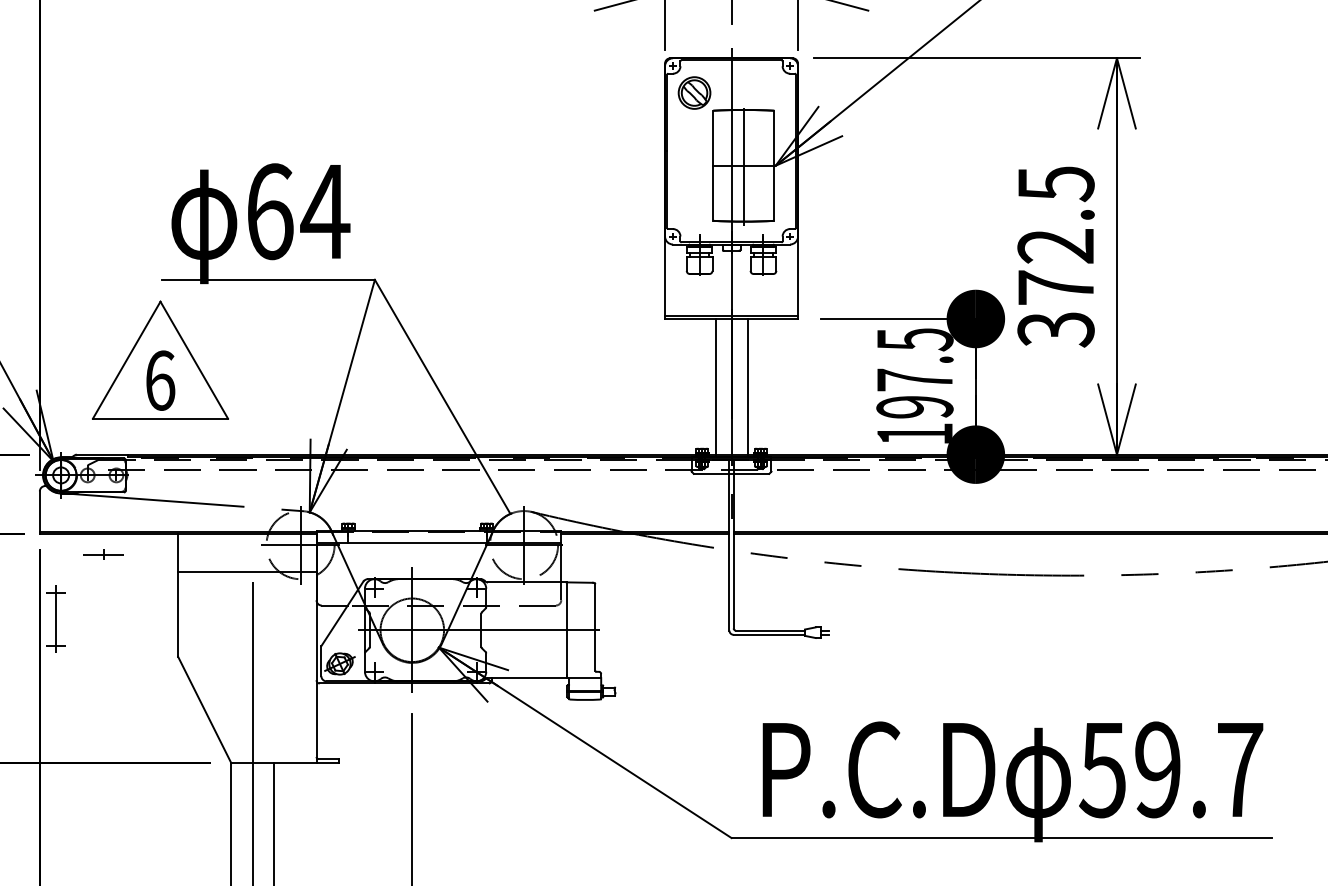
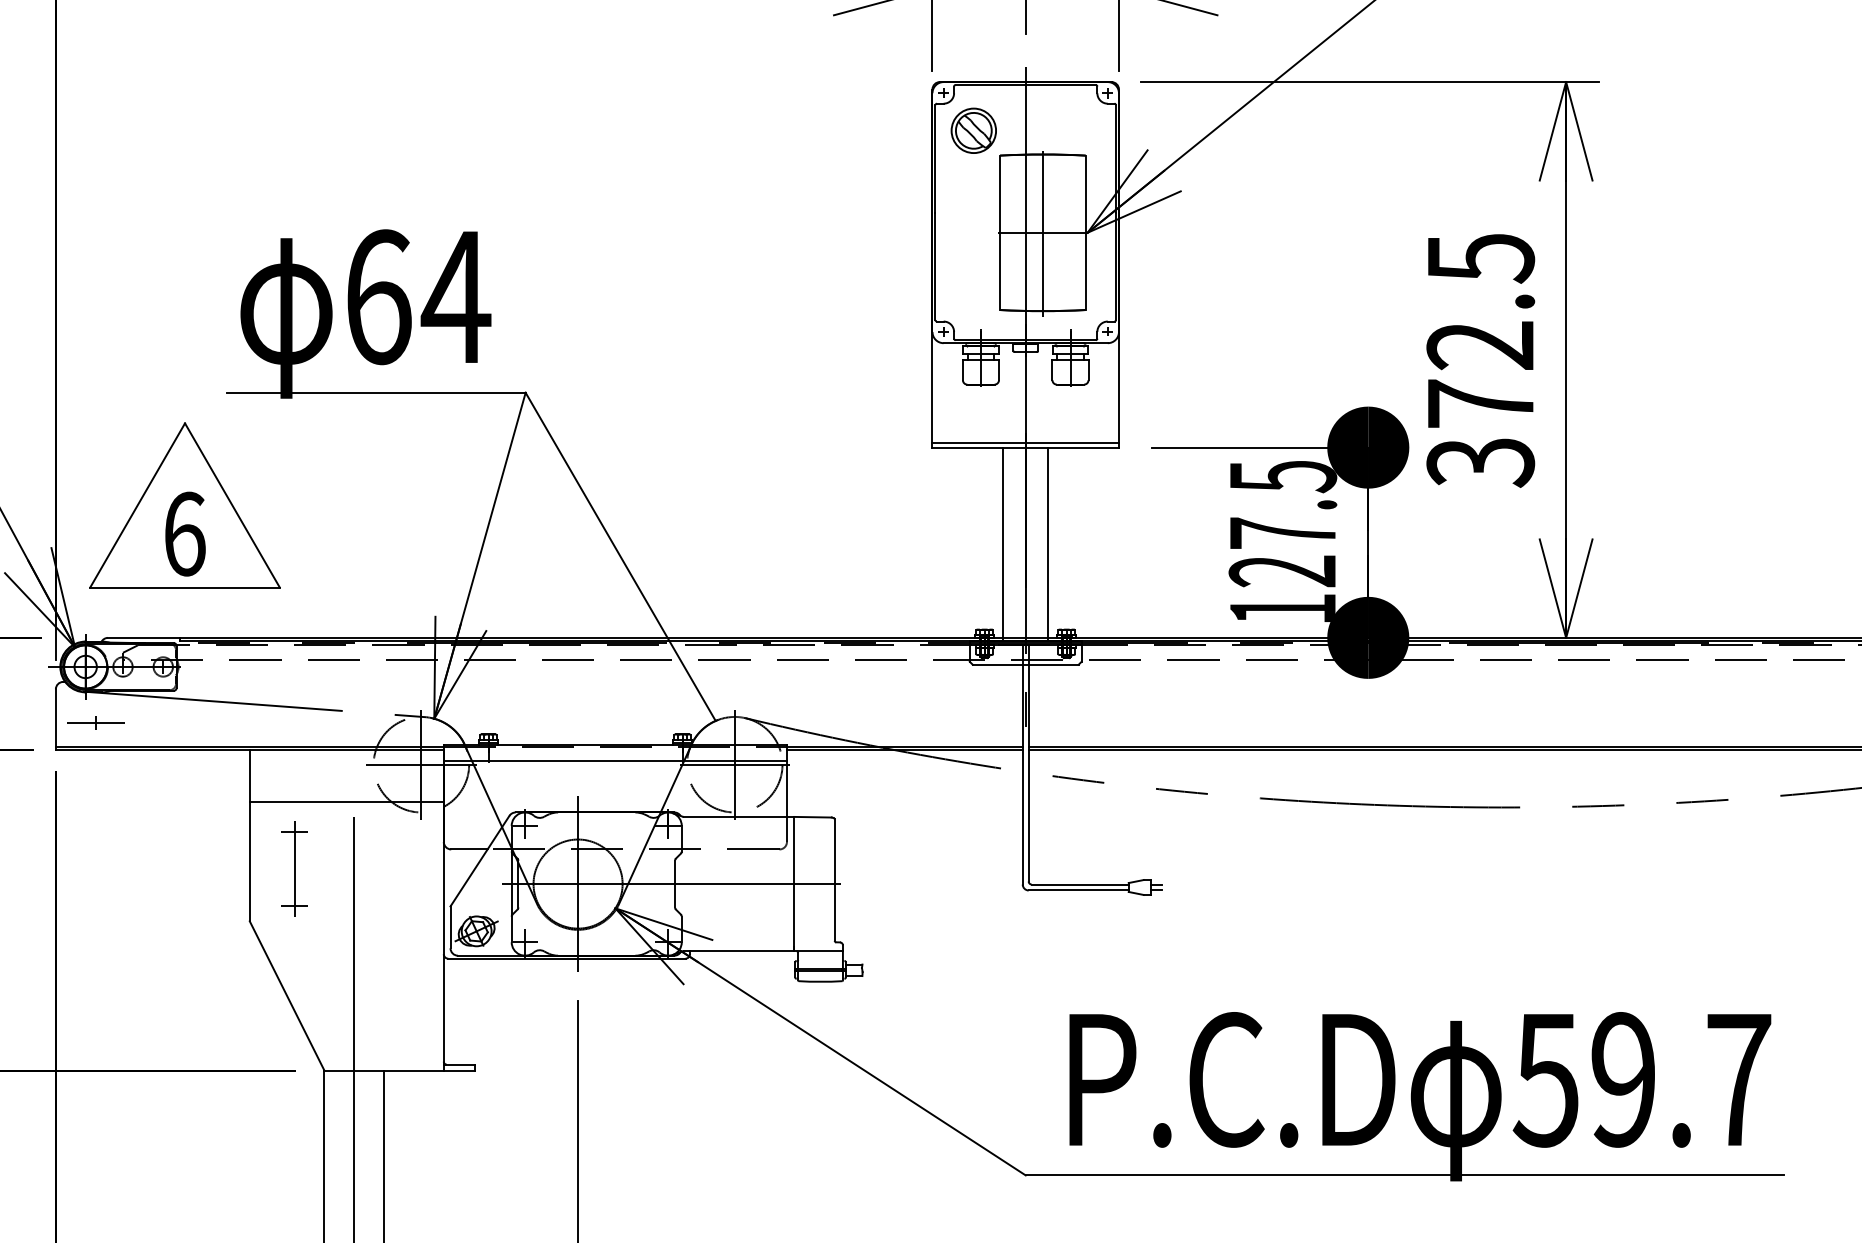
part: (160, 360) -> (184, 505), moved
text: (915, 407) -> (1283, 571), 197.5 -> 127.5
part: (103, 554) -> (95, 722), moved
part: (55, 619) -> (294, 868), moved

